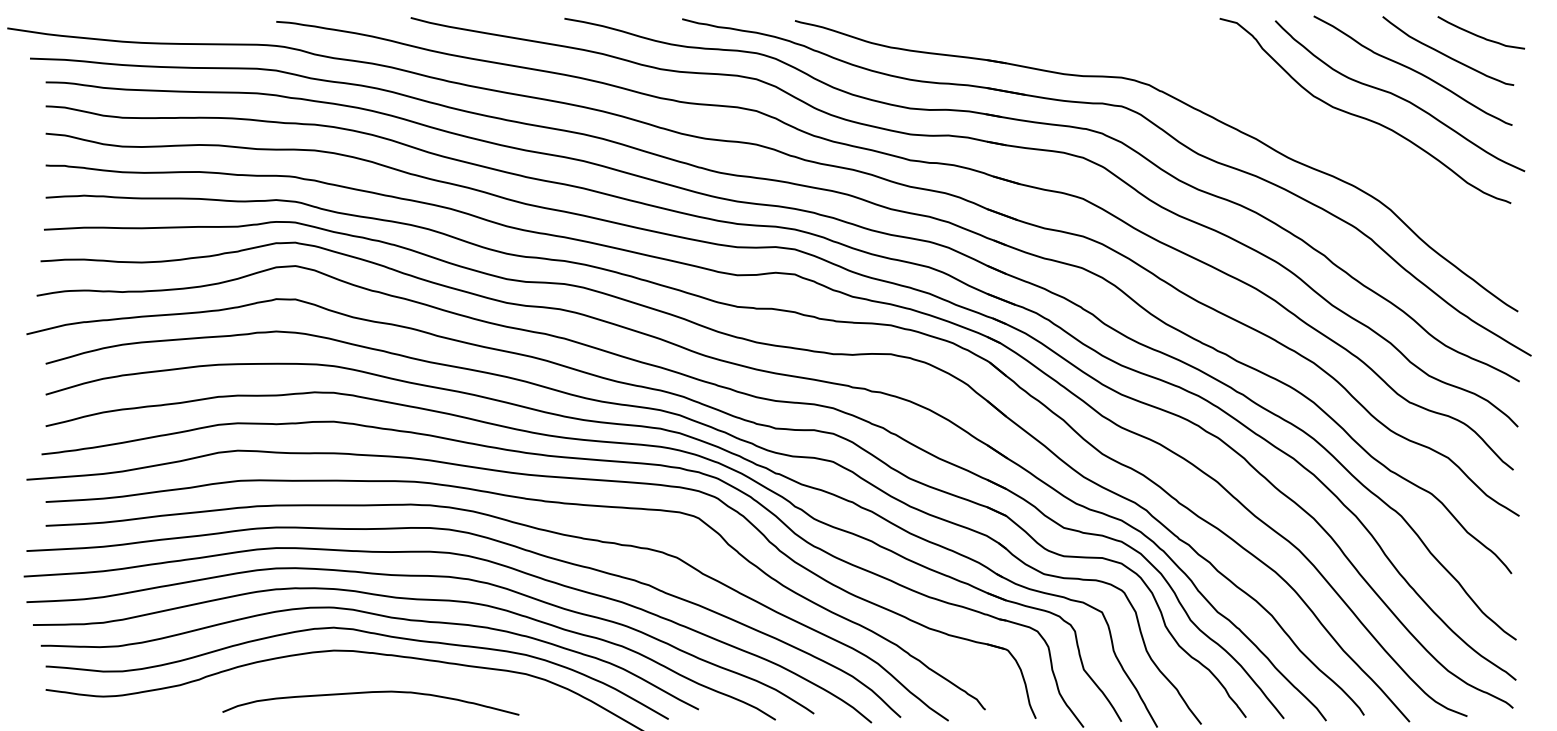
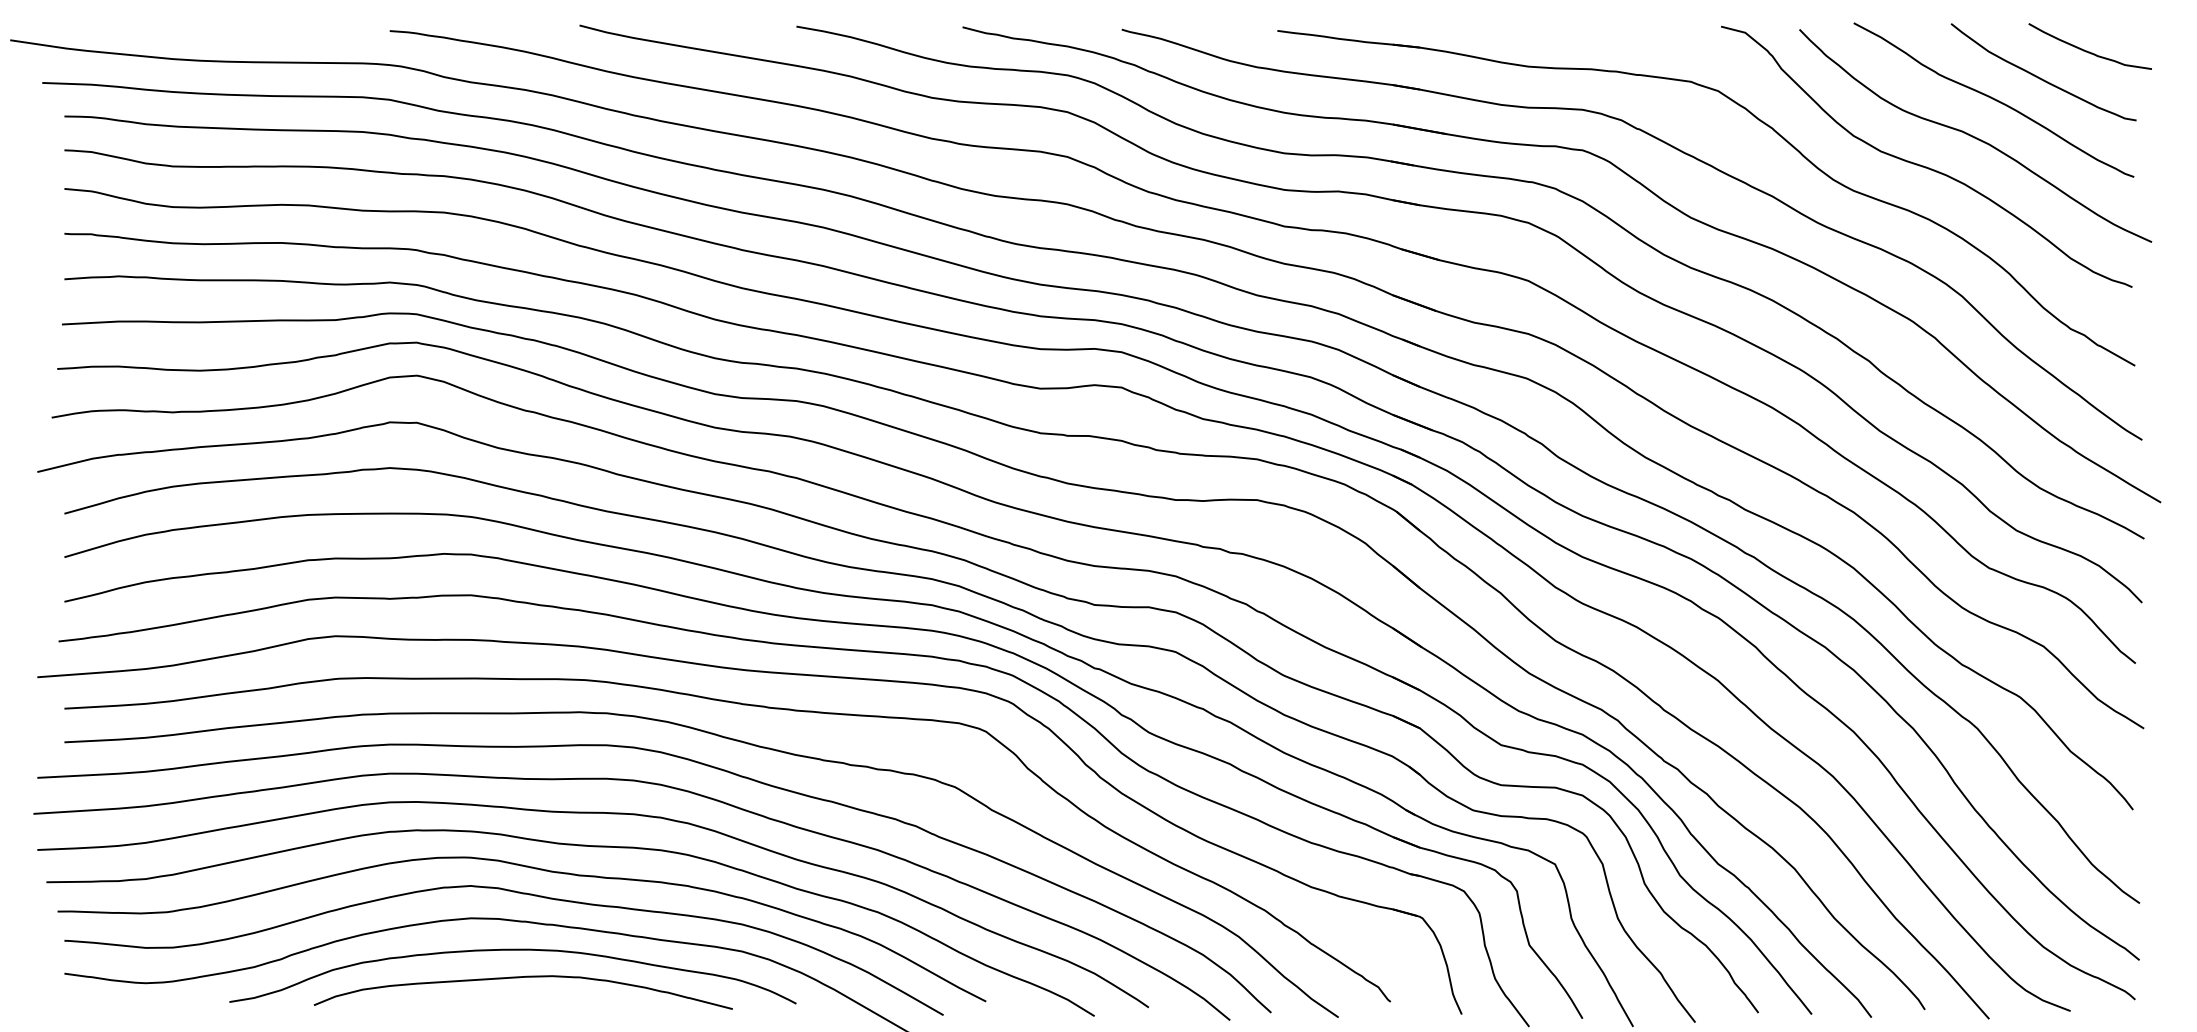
part: (1244, 84) -> (1756, 119), added
curve: (363, 673) -> (512, 950), added

